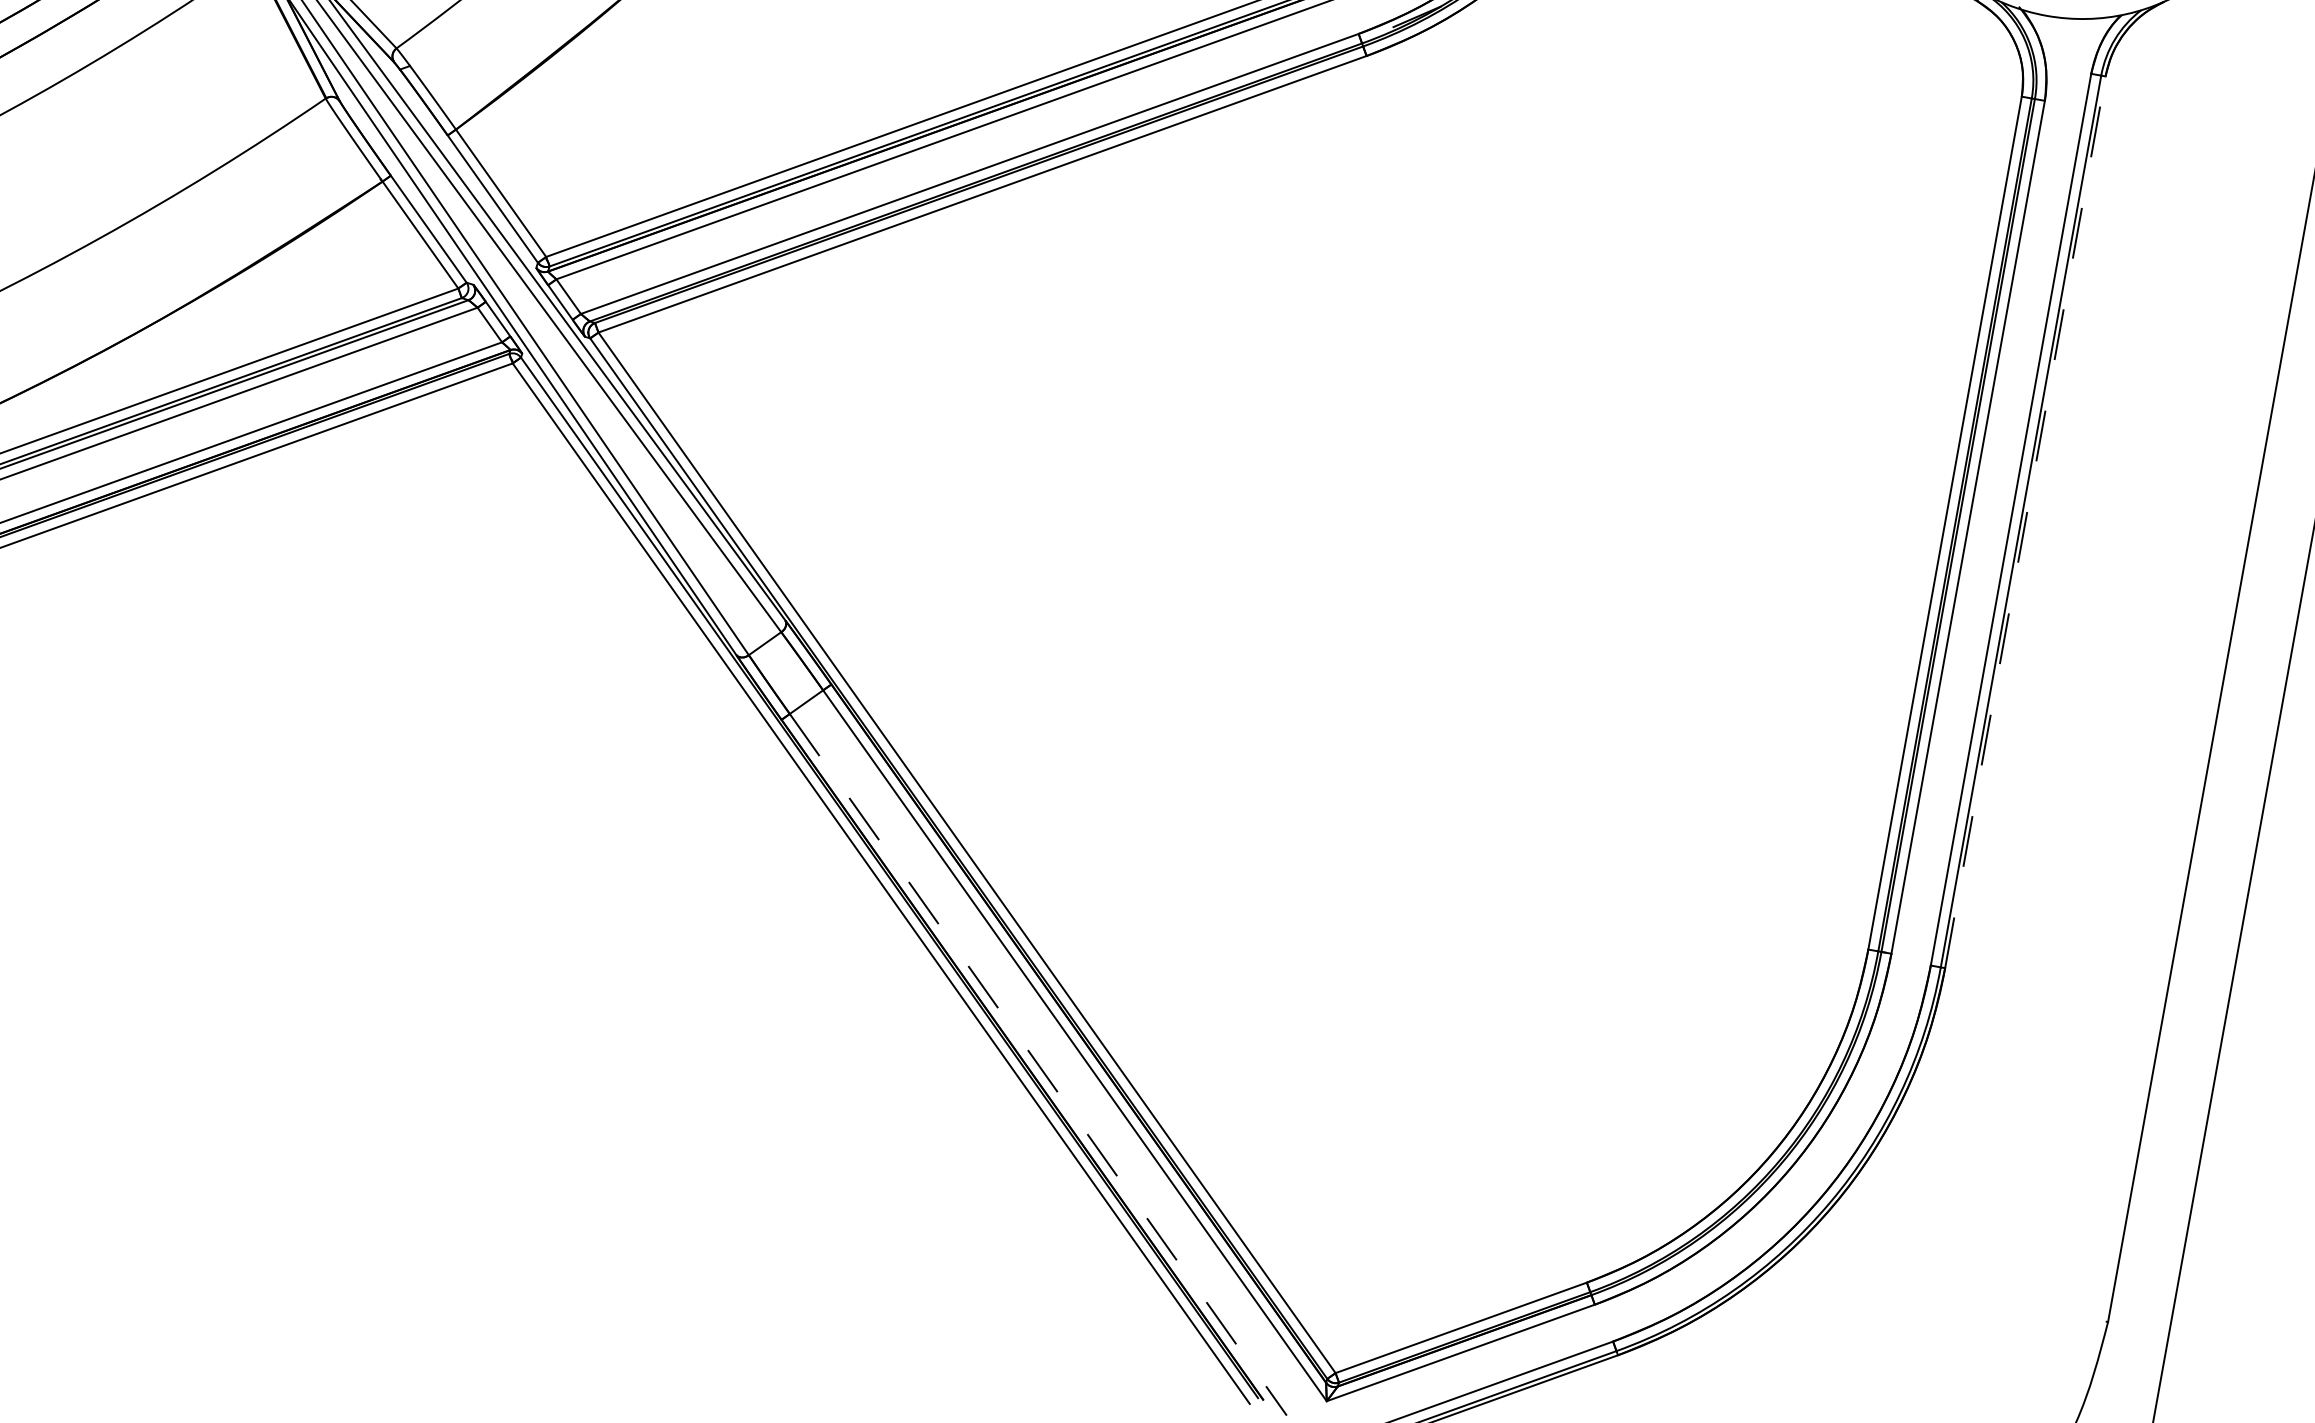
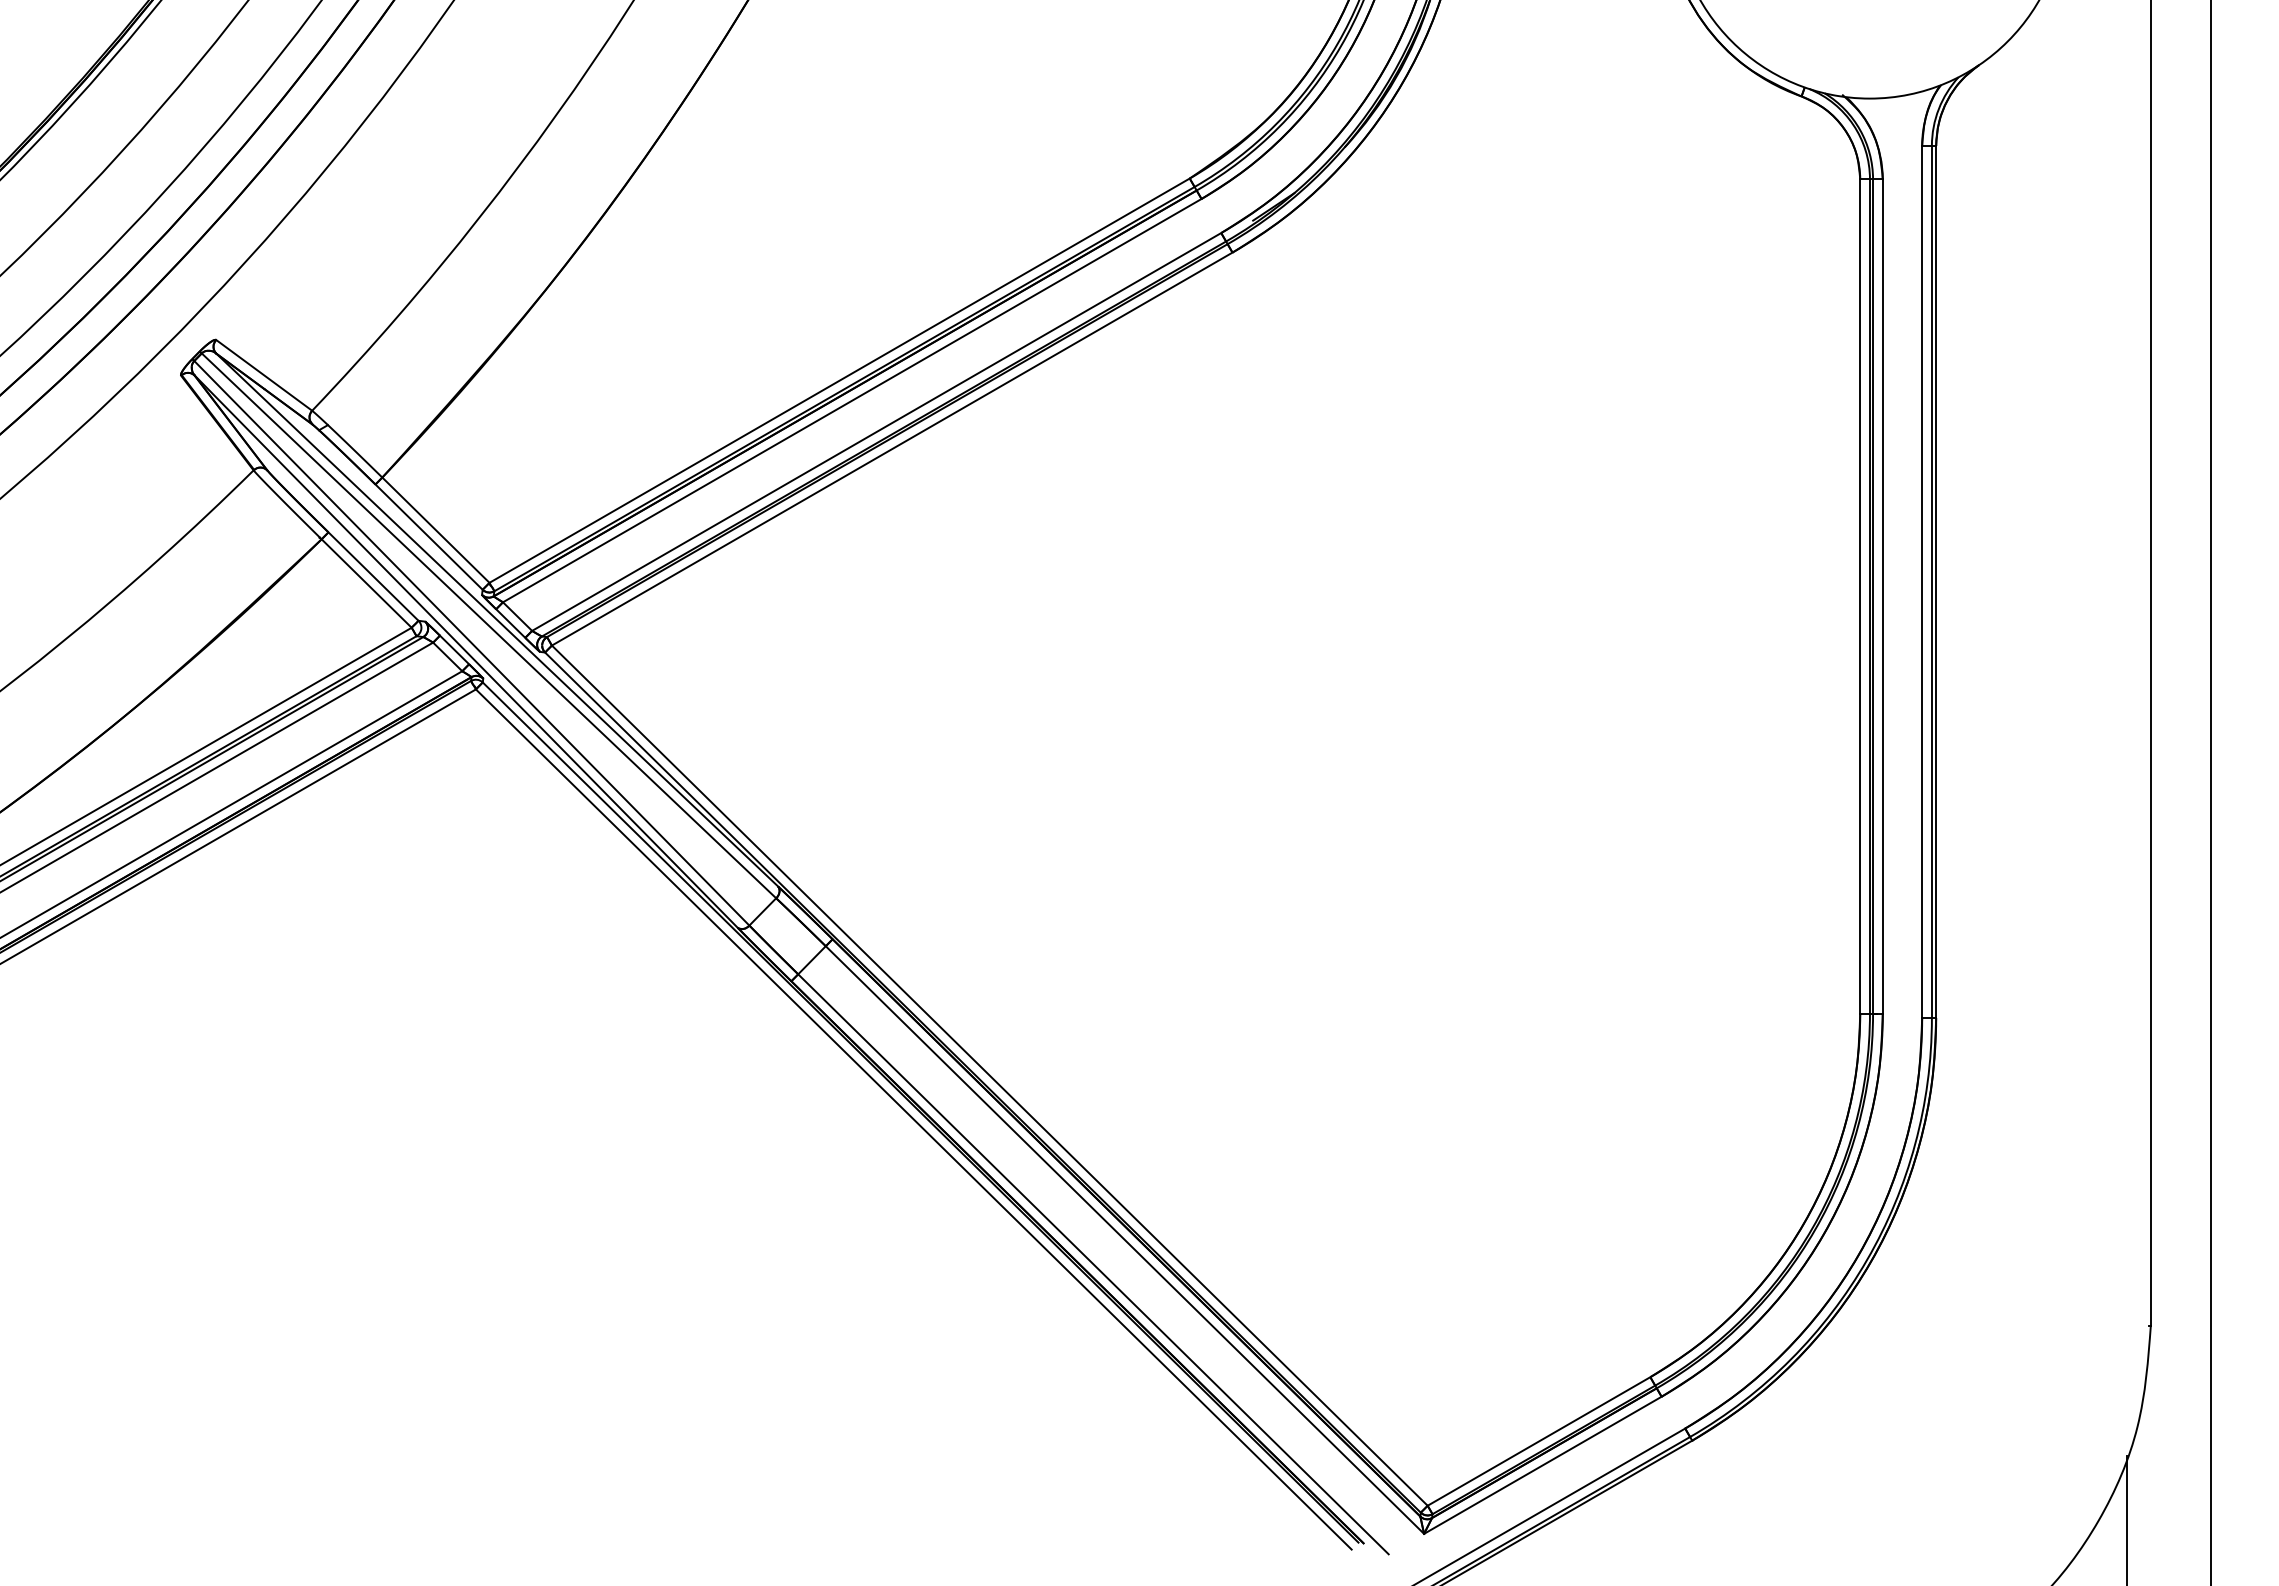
line: (2025, 521) -> (1936, 581), dashed -> solid
line: (1038, 1064) -> (1093, 1264), dashed -> solid

